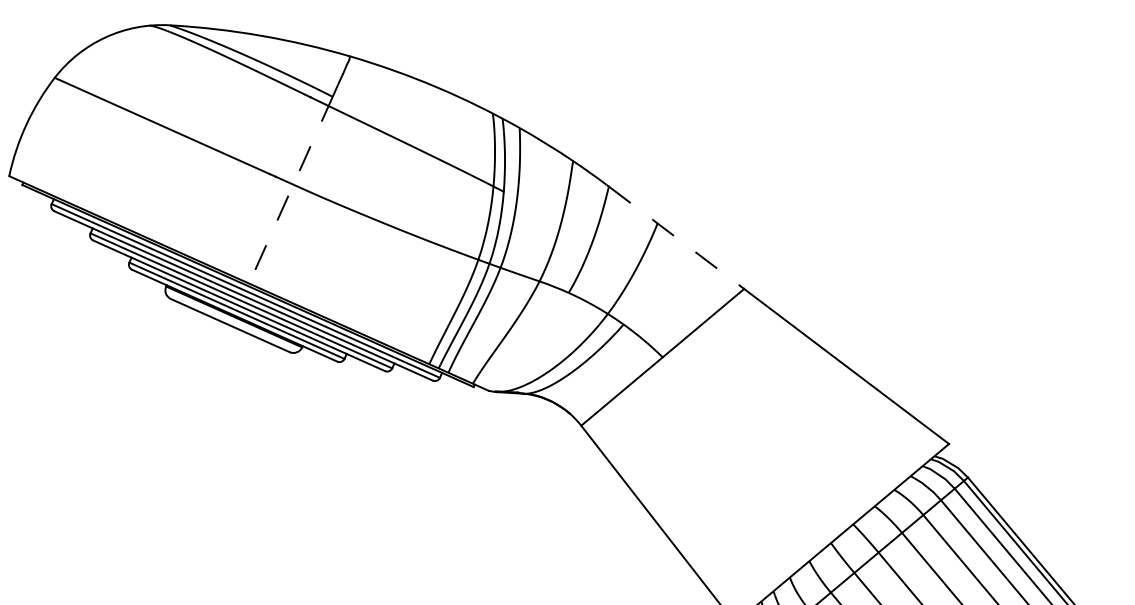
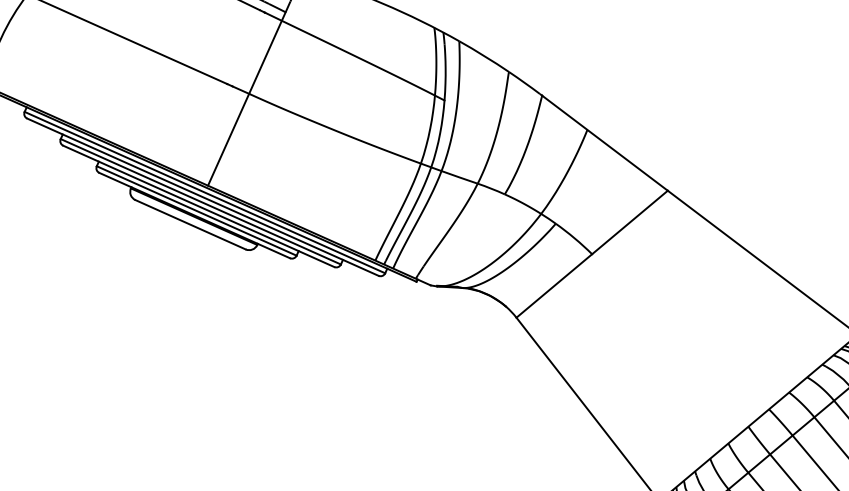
line: (290, 190) -> (246, 99), dashed -> solid
line: (676, 237) -> (604, 142), dashed -> solid

